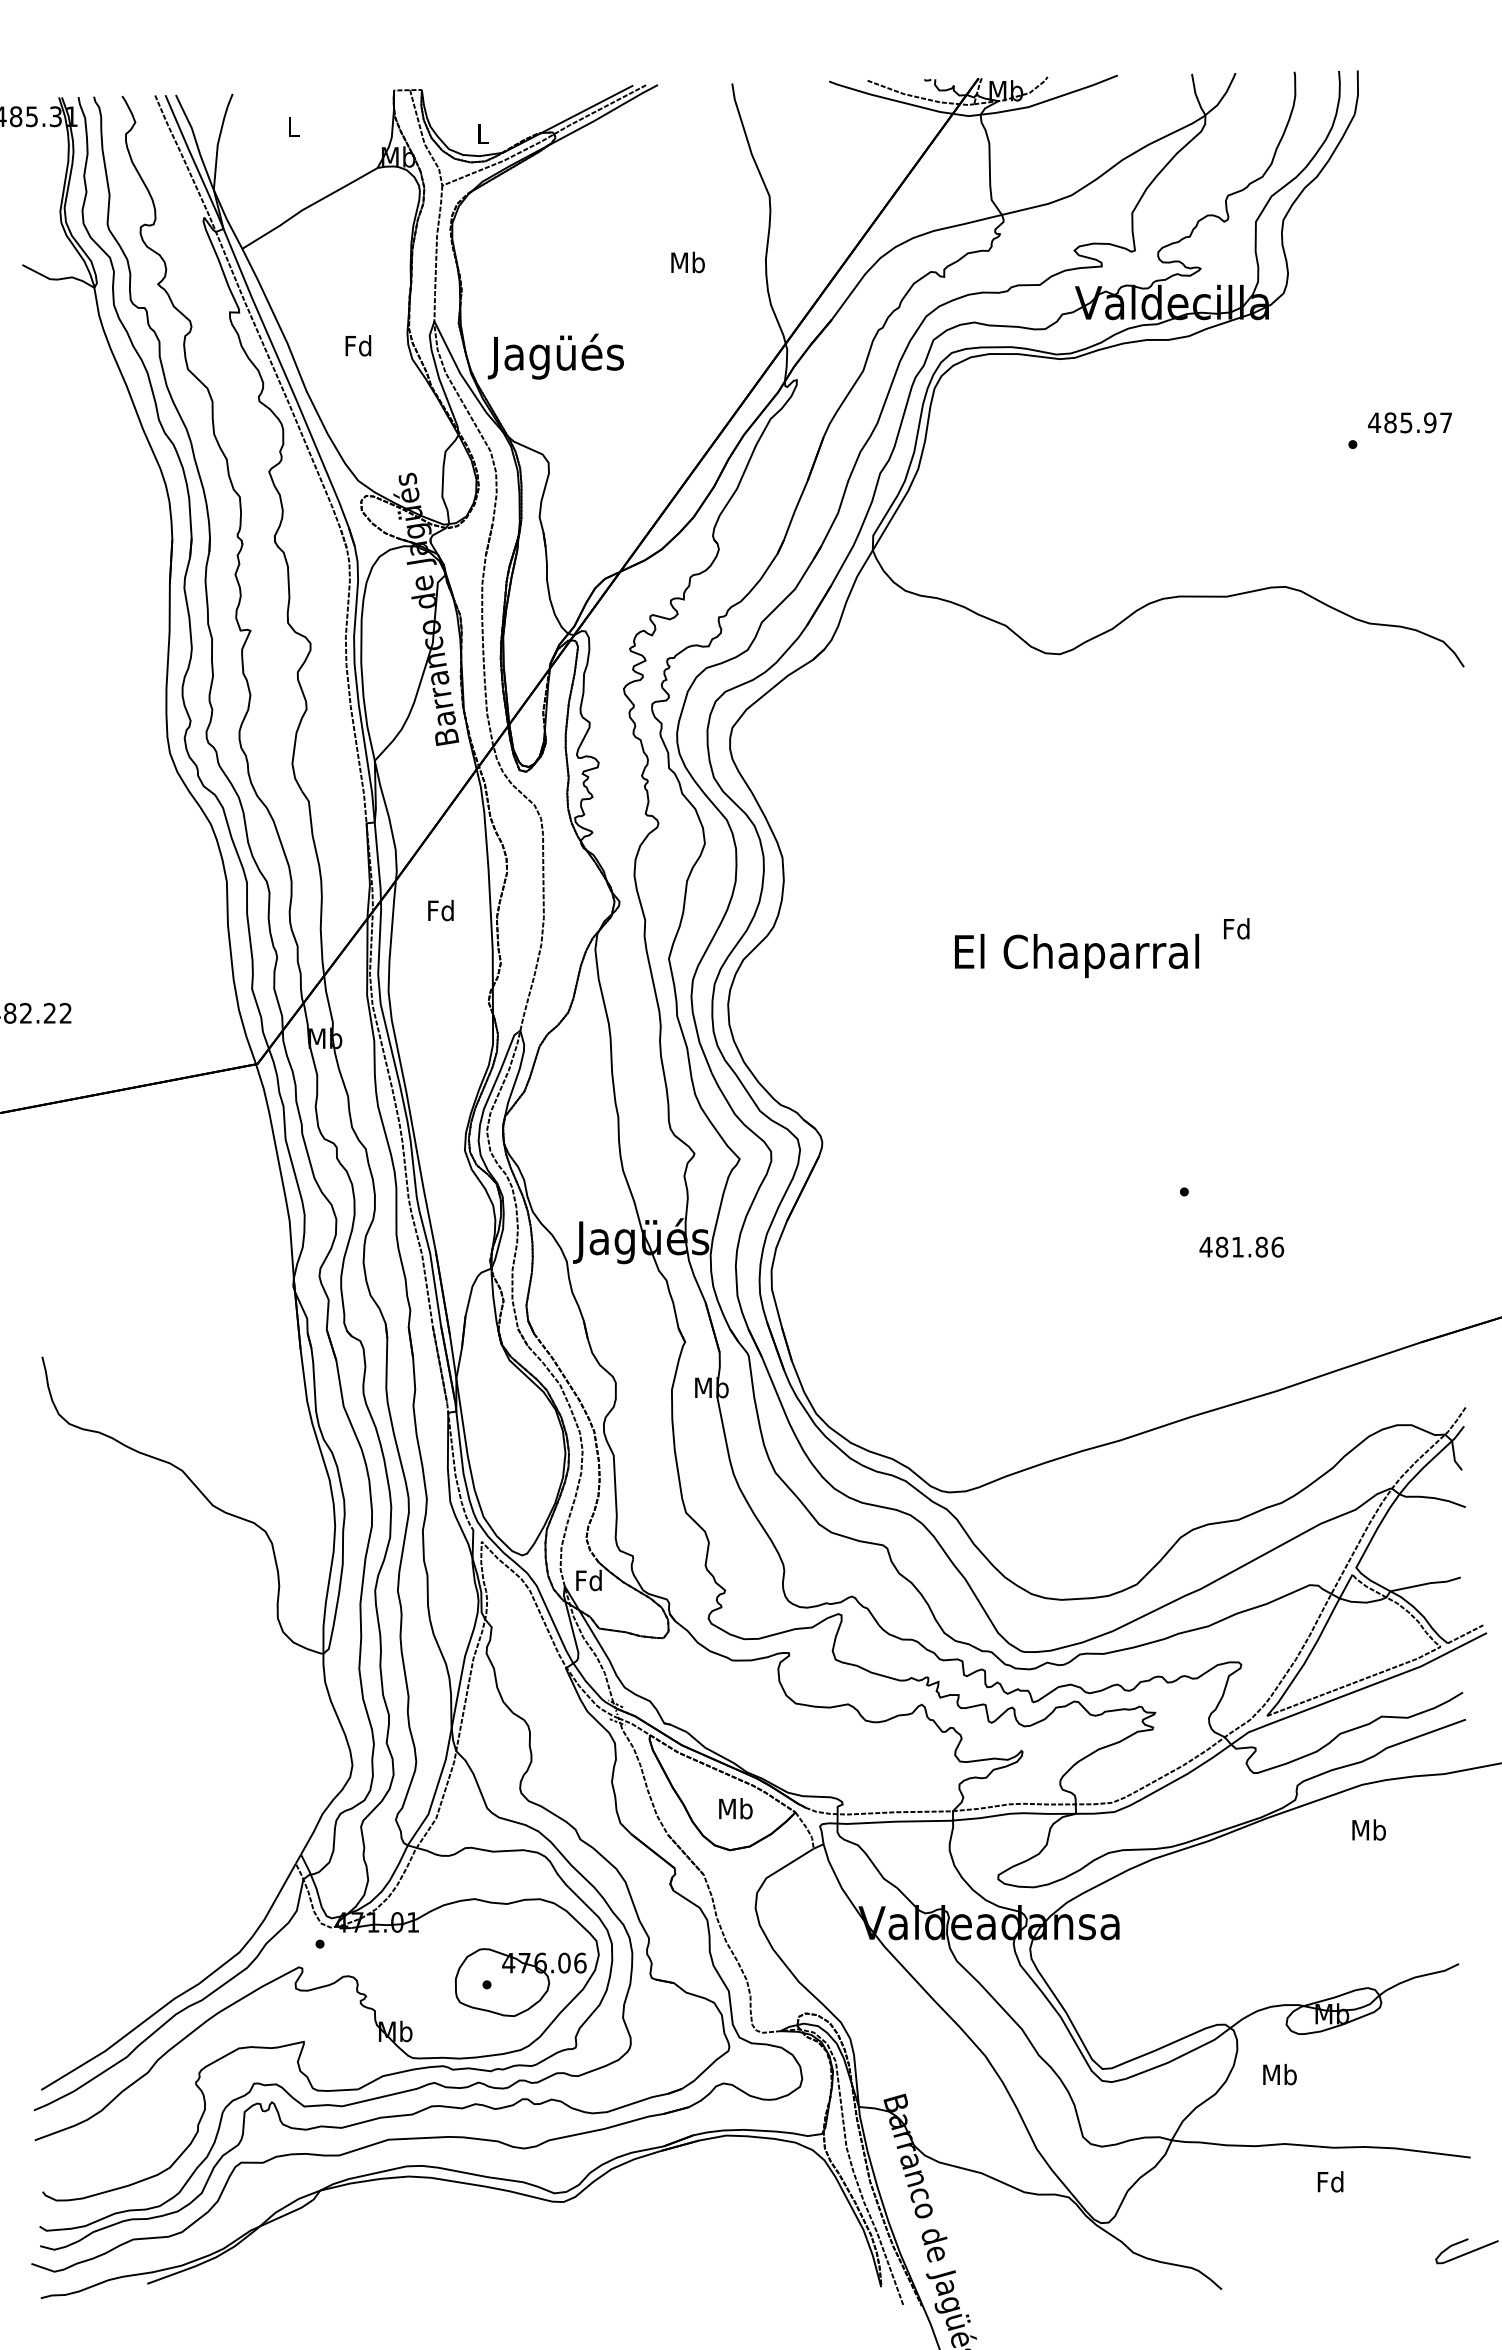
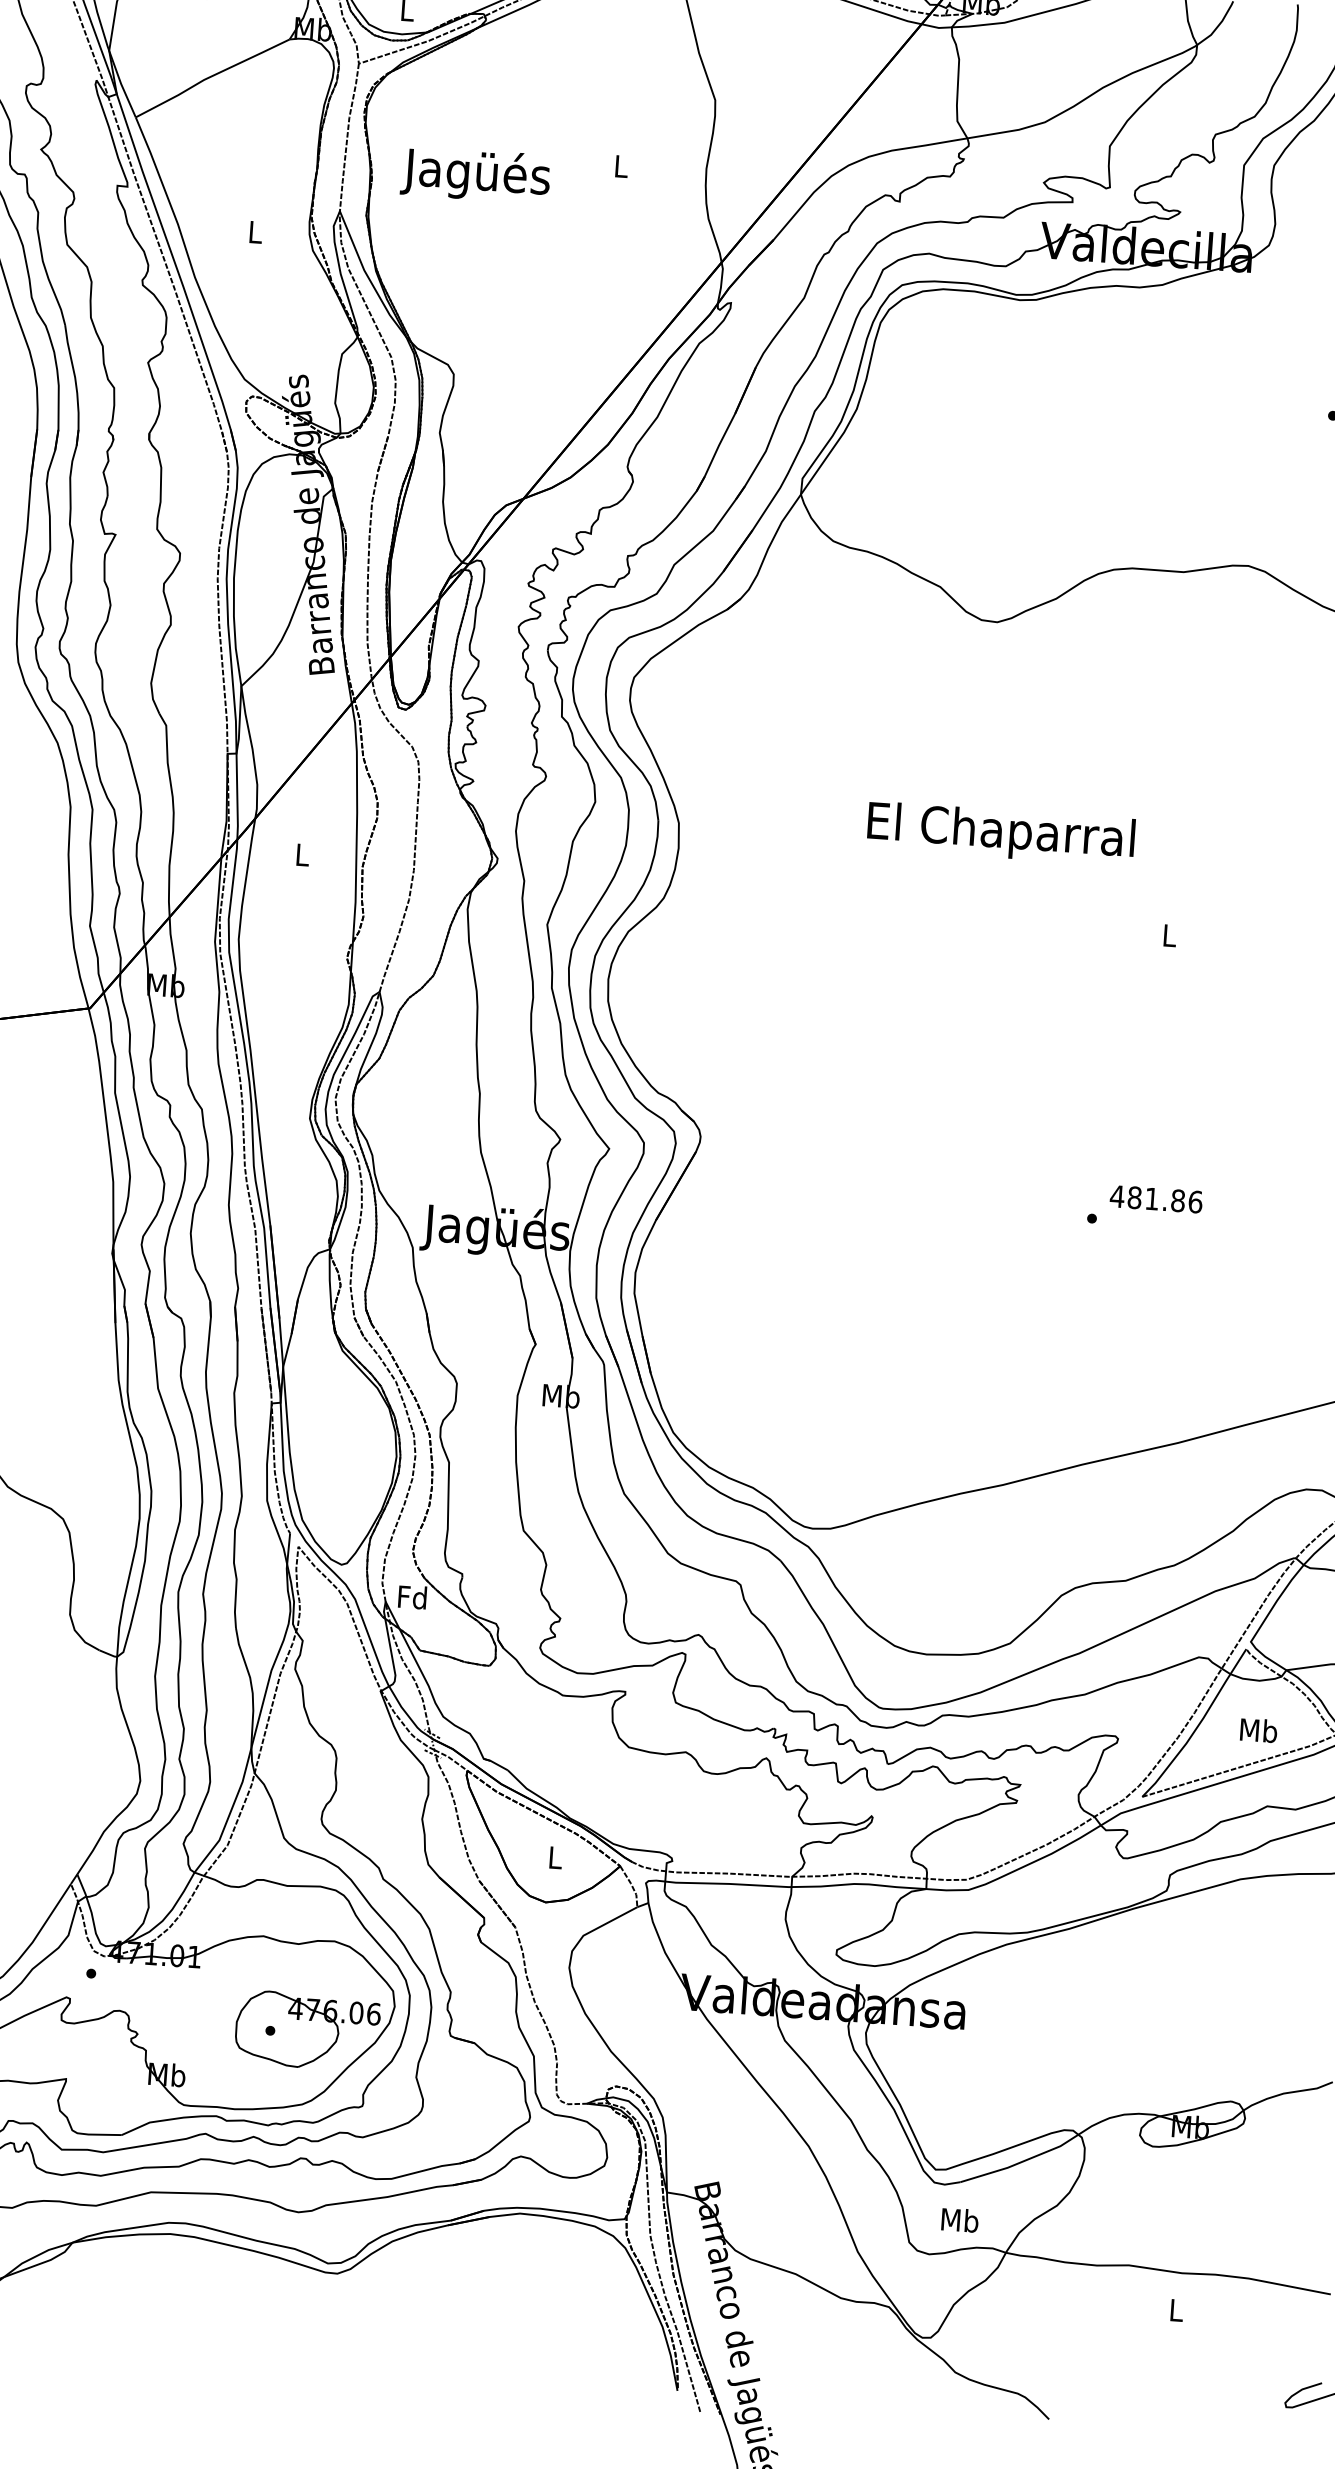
text: (687, 262) -> (620, 166), Mb -> L
text: (358, 345) -> (255, 231), Fd -> L
text: (555, 356) -> (475, 174), moved
text: (440, 910) -> (301, 854), Fd -> L
text: (1236, 928) -> (1169, 935), Fd -> L
text: (1076, 955) -> (1000, 833), moved
text: (1241, 1246) -> (1156, 1198), moved
text: (735, 1808) -> (555, 1857), Mb -> L
text: (1368, 1829) -> (1258, 1729), moved
text: (1279, 2074) -> (959, 2220), moved
text: (1330, 2181) -> (1175, 2309), Fd -> L

